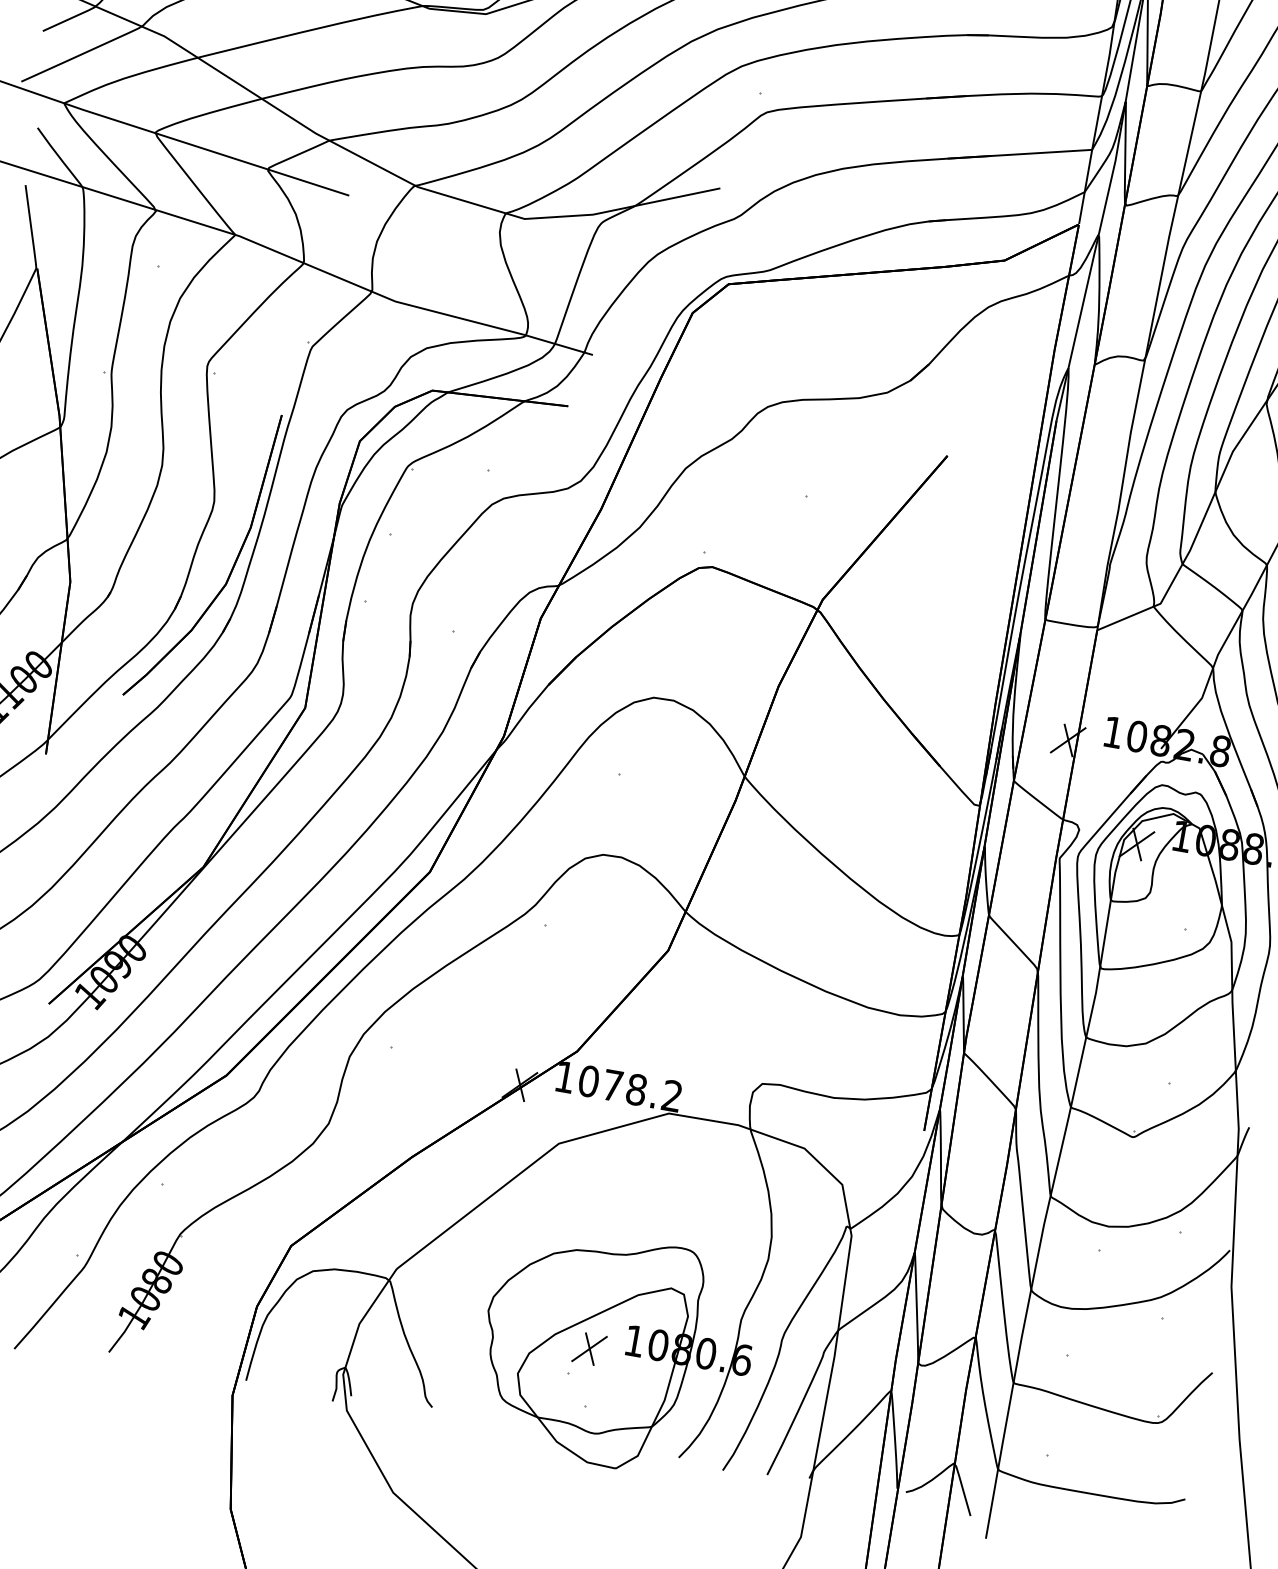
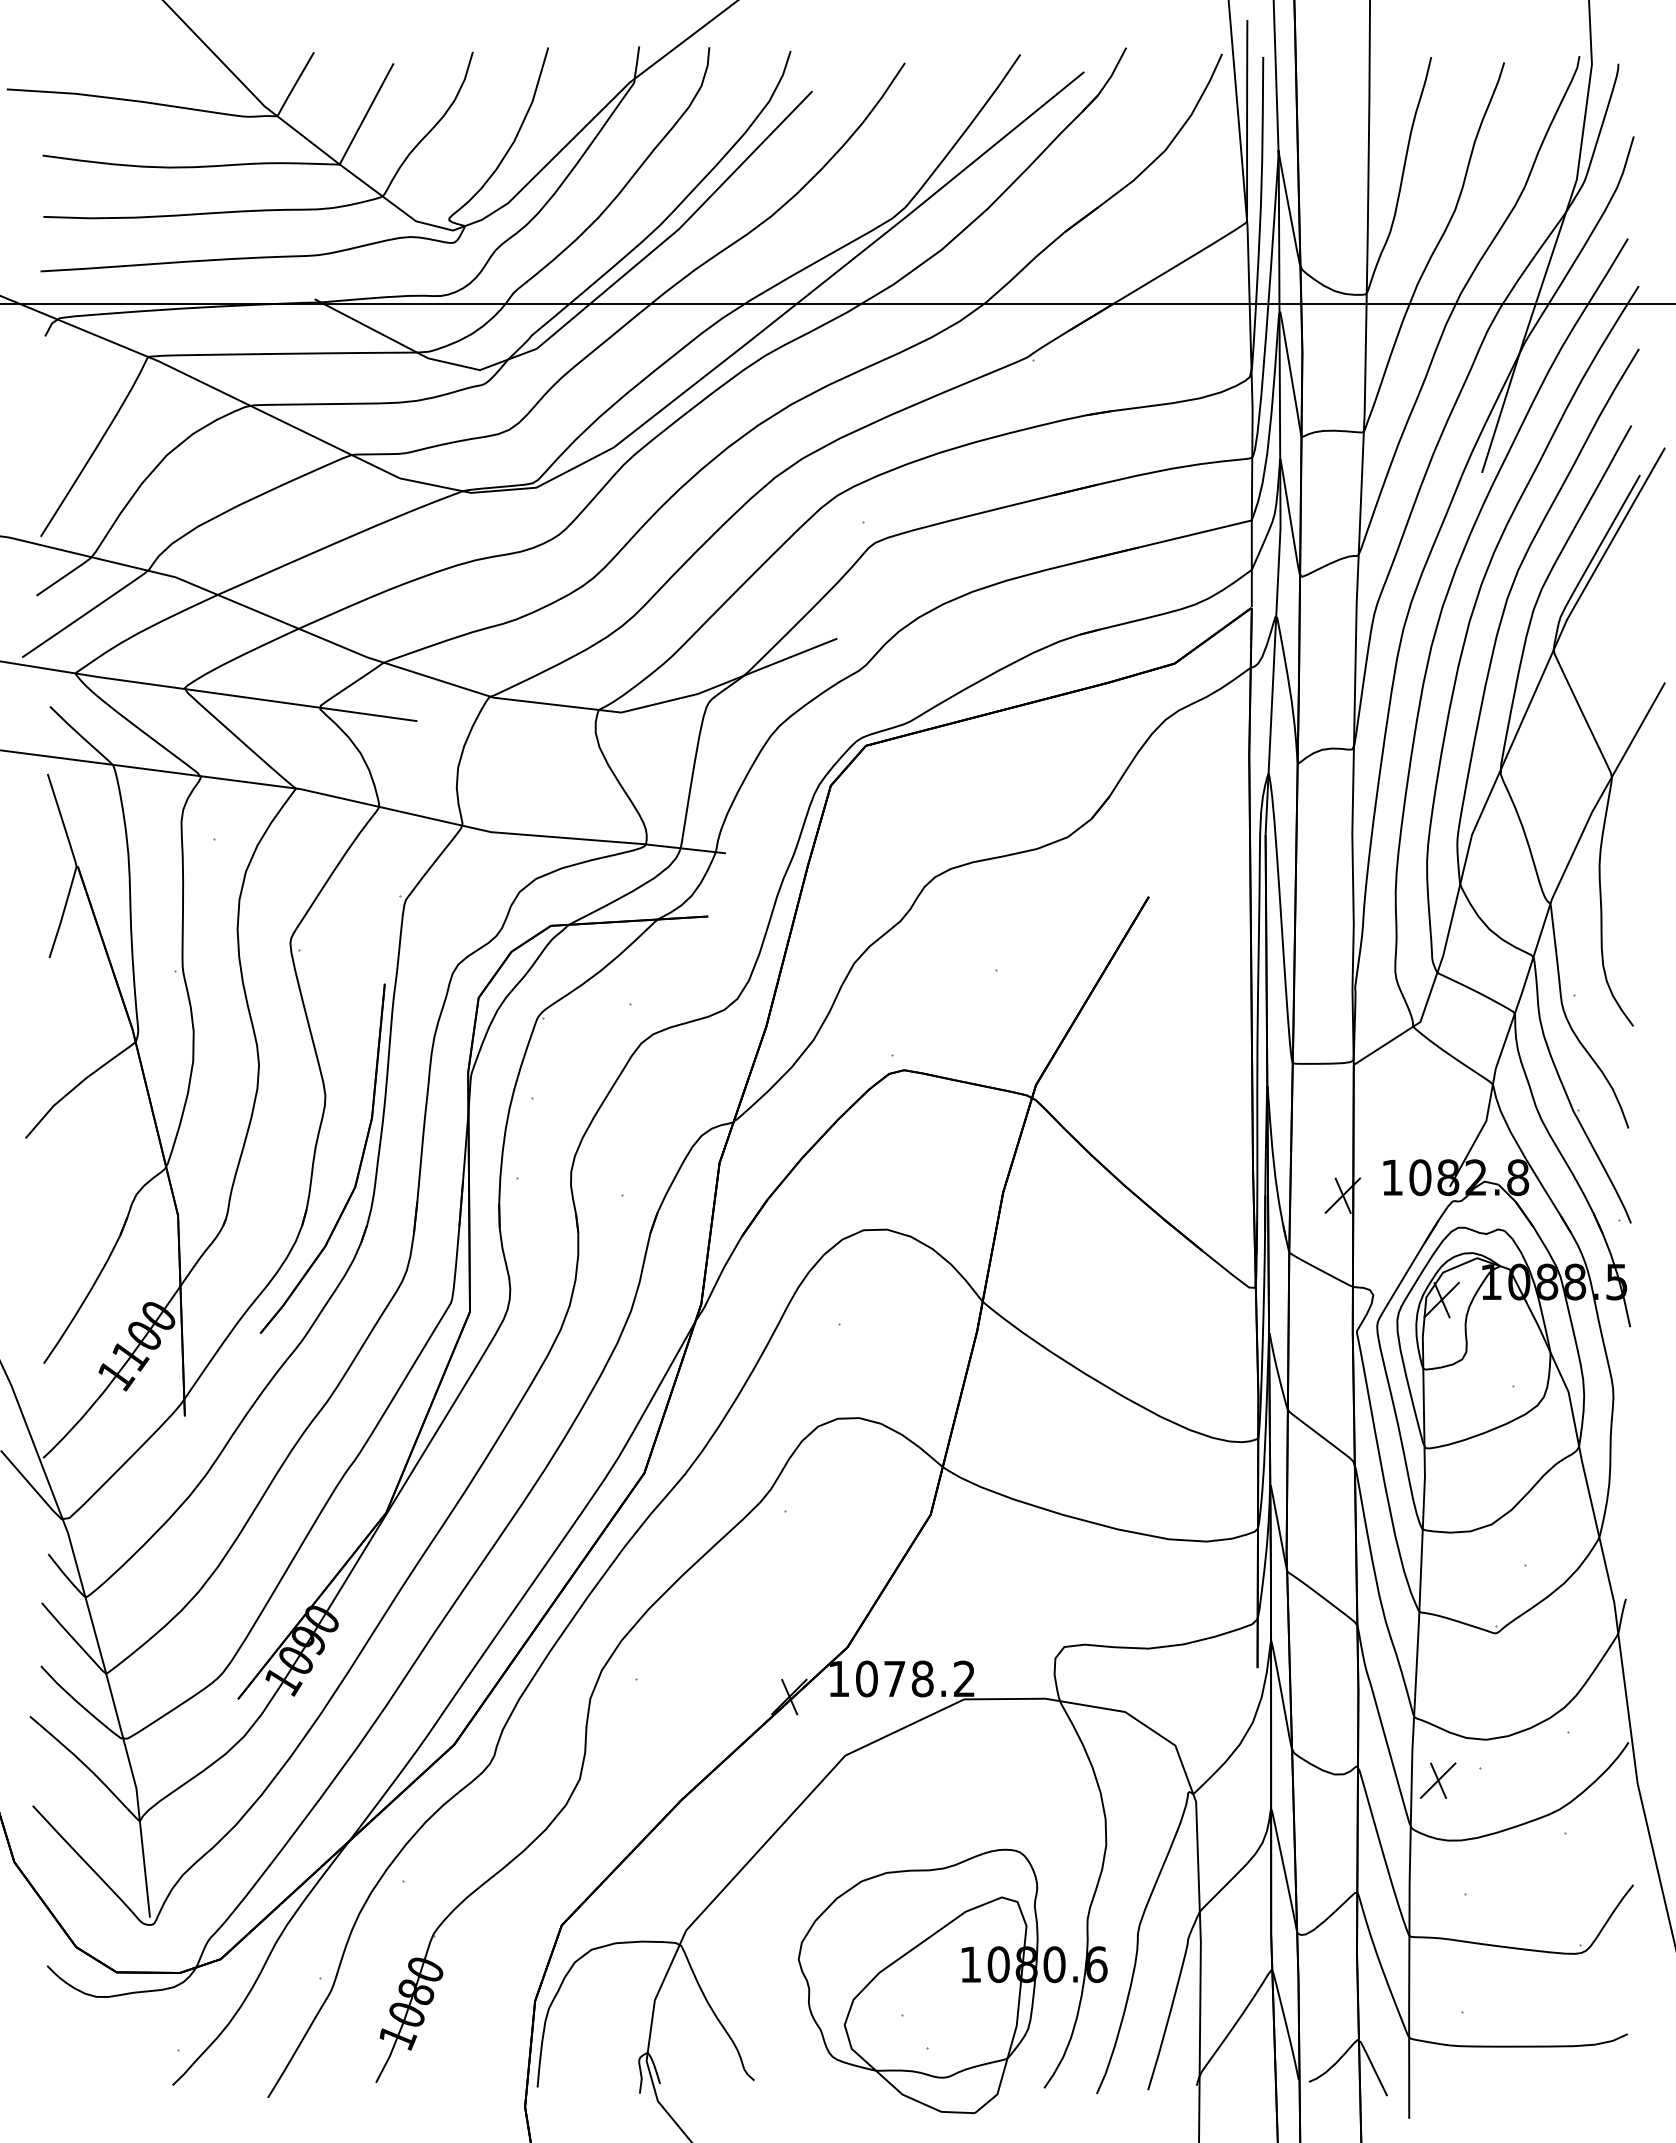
part: (589, 1348) -> (1438, 1780), moved

